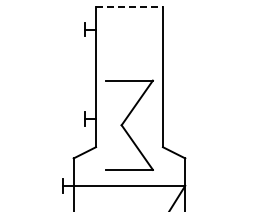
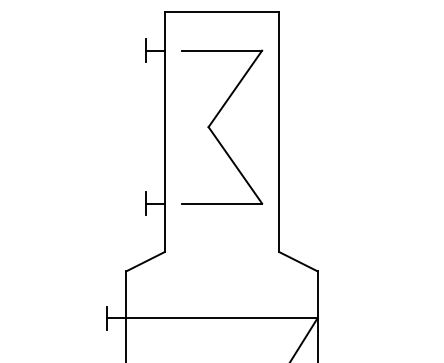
line: (129, 7) -> (222, 12), dashed -> solid
part: (129, 124) -> (222, 125), moved

